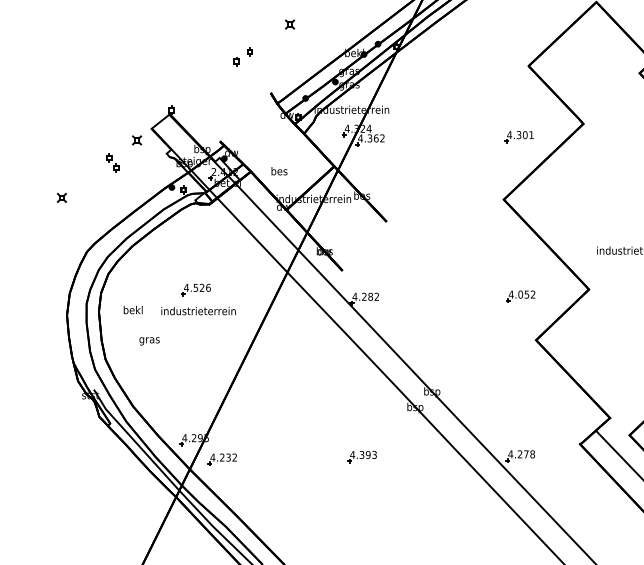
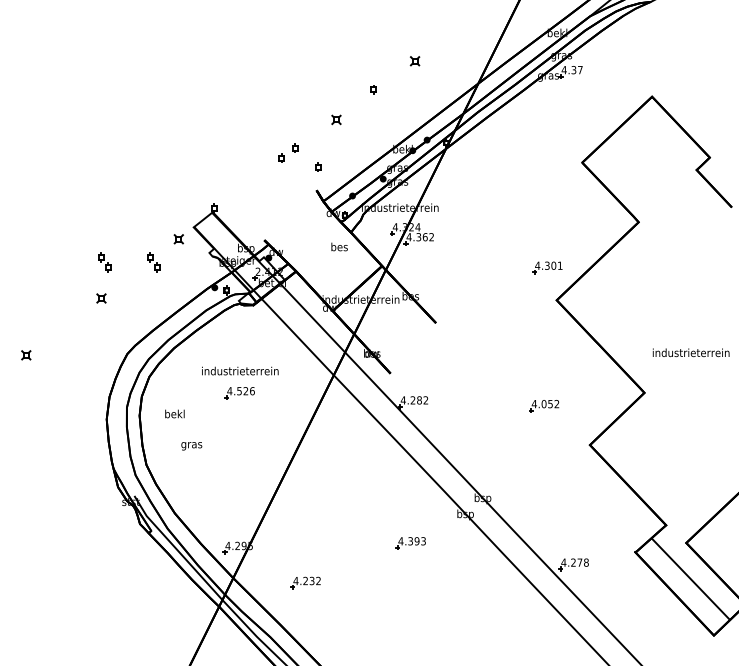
part: (272, 69) -> (318, 166), added
part: (519, 136) -> (547, 267), moved
part: (64, 162) -> (104, 262), added
text: (279, 170) -> (339, 246), moved
part: (521, 296) -> (544, 406), moved
text: (198, 310) -> (240, 370), moved
part: (361, 457) -> (410, 543), moved
part: (222, 459) -> (305, 582), moved

